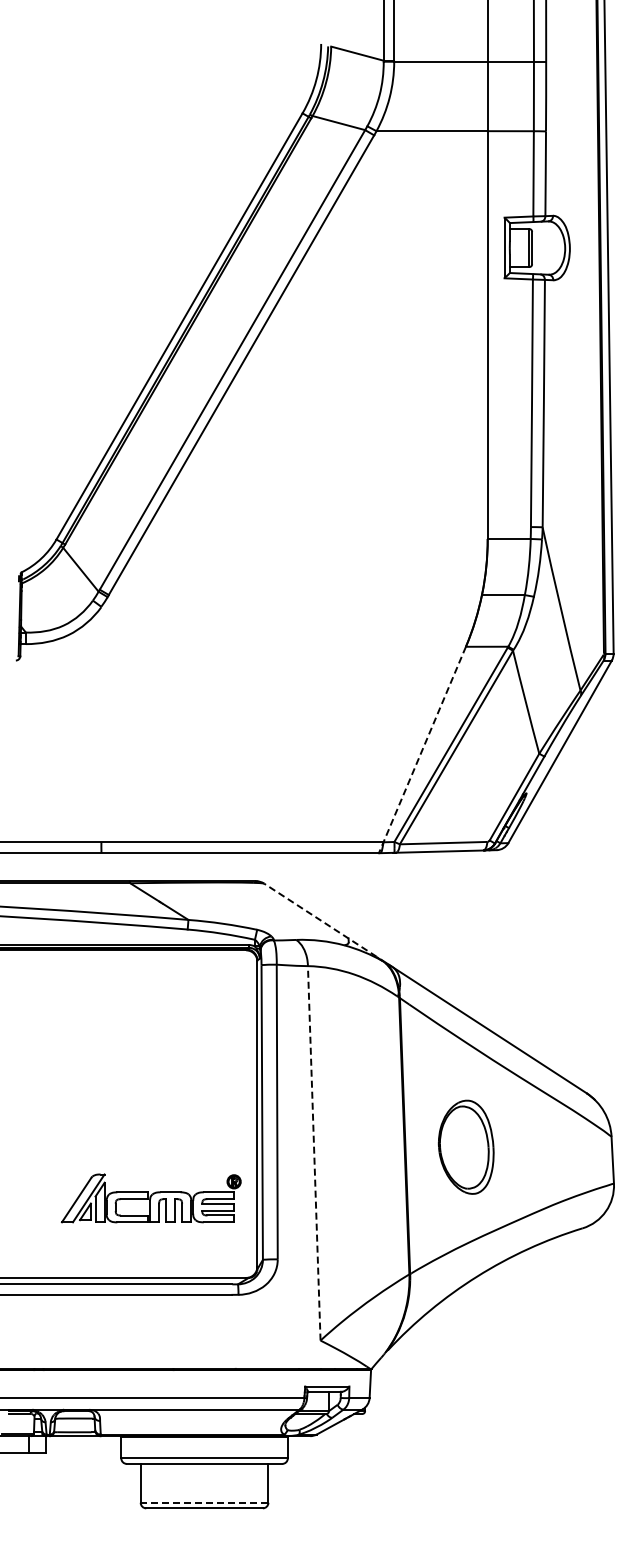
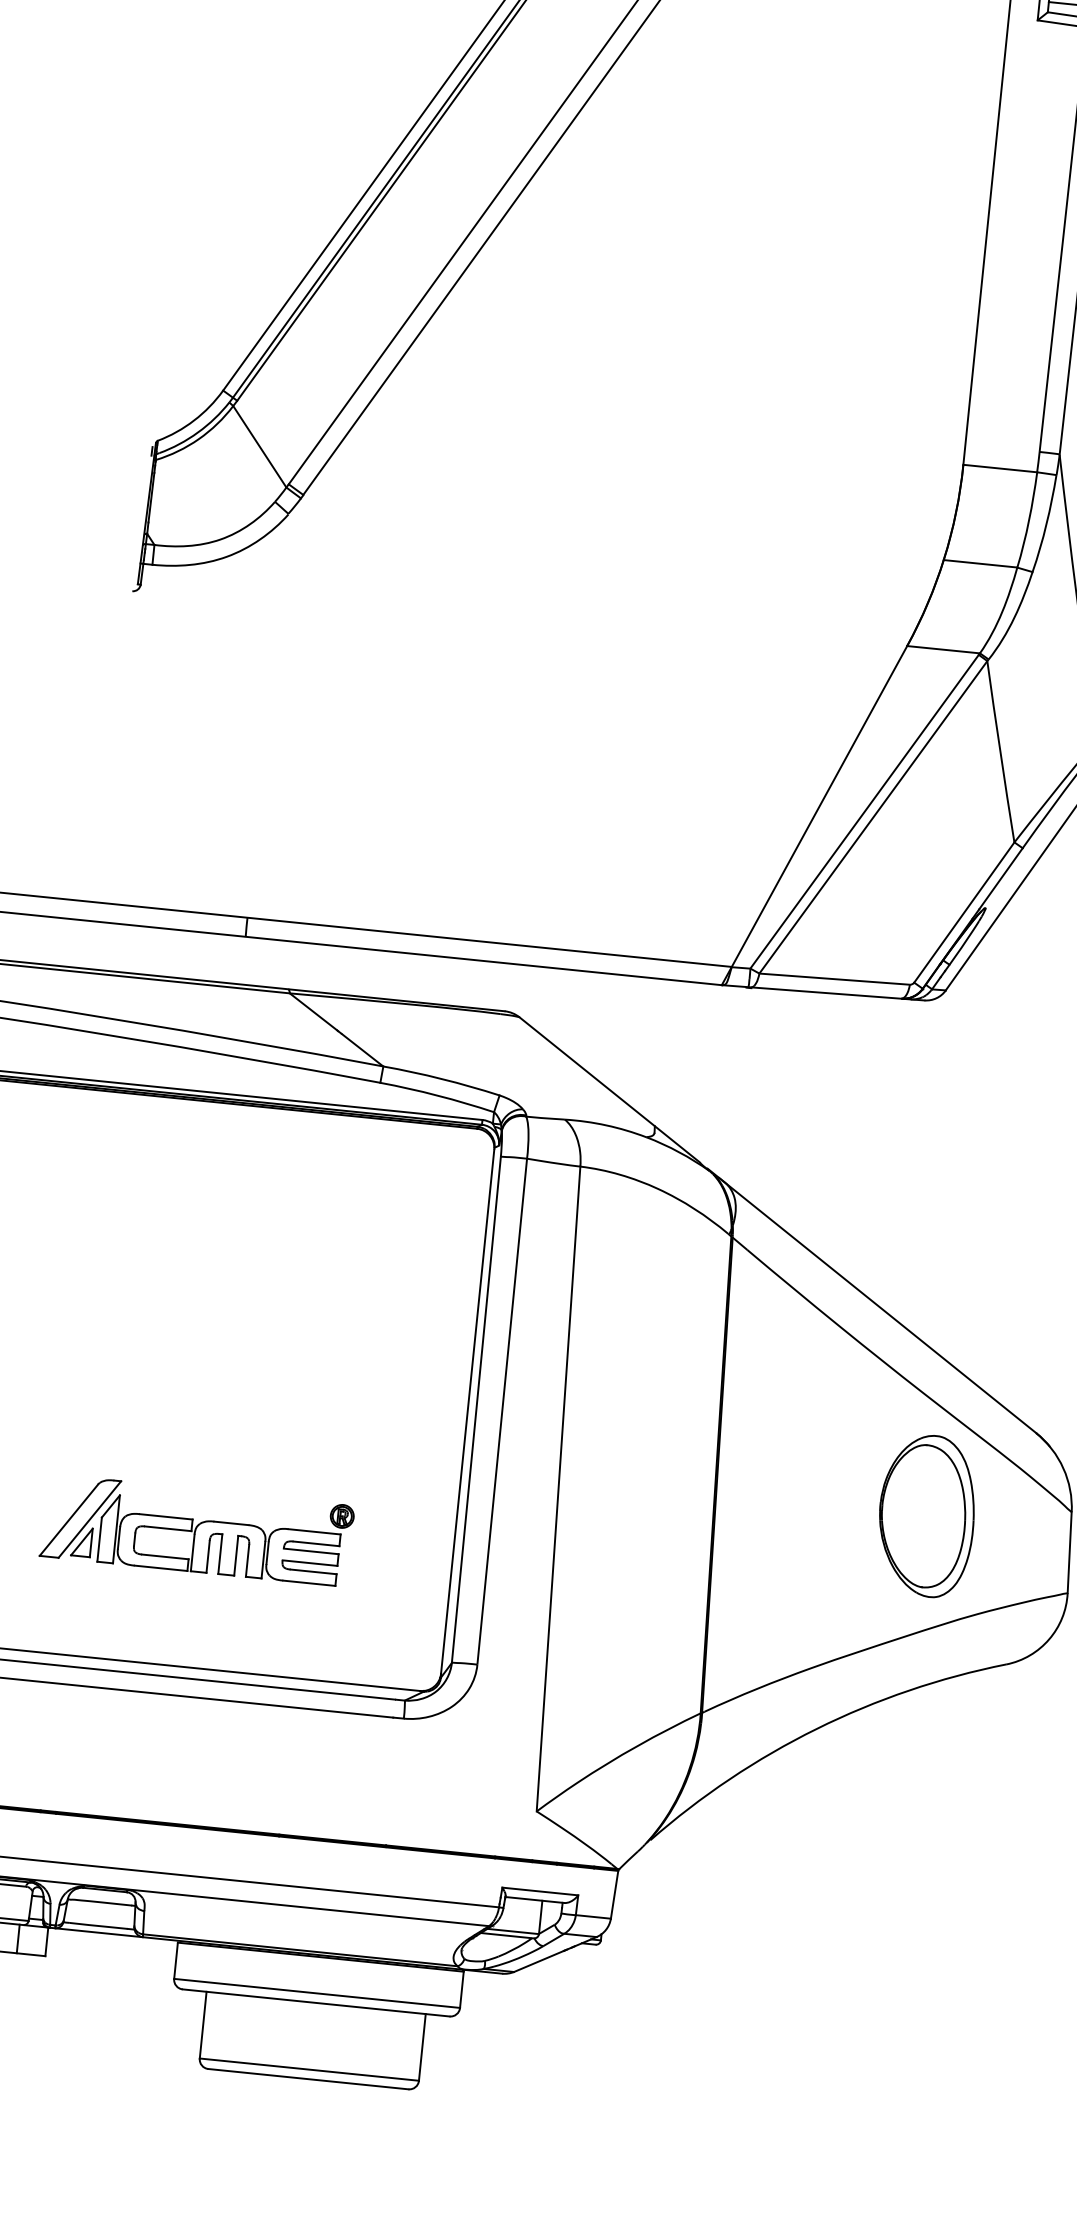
line: (422, 750) -> (814, 816), dashed -> solid
line: (320, 919) -> (610, 1088), dashed -> solid
part: (465, 1146) -> (925, 1514), moved
line: (314, 1152) -> (559, 1487), dashed -> solid
part: (150, 1198) -> (195, 1530), moved
line: (204, 1502) -> (309, 2069), dashed -> solid

